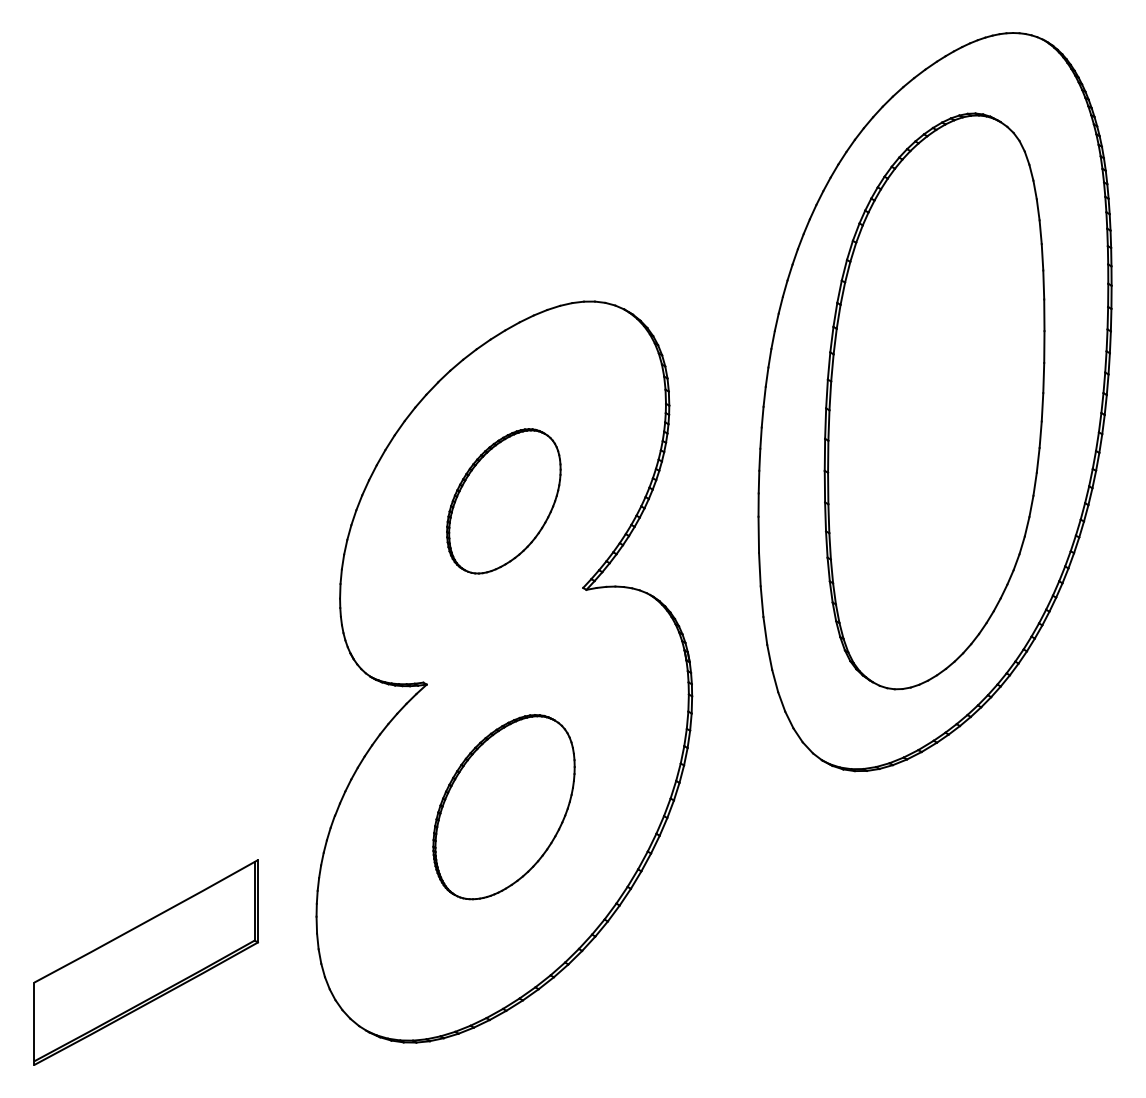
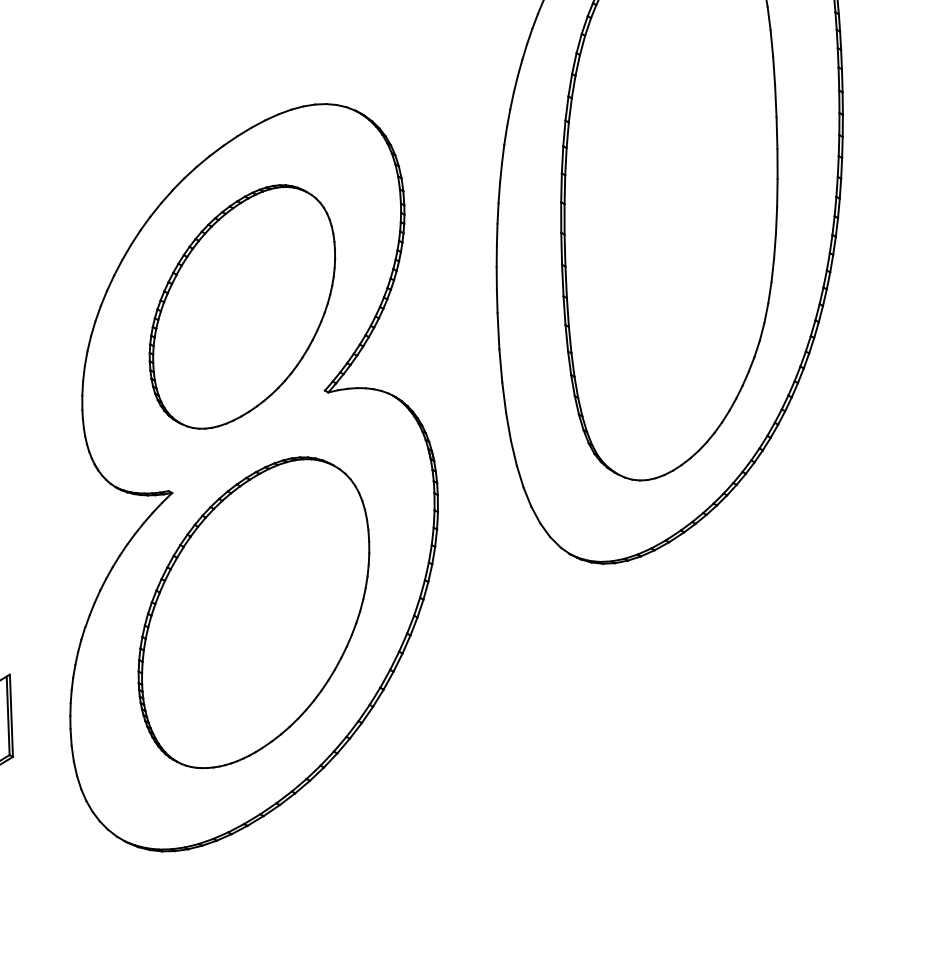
part: (503, 501) -> (242, 307), size x1.67
part: (503, 806) -> (253, 611), size x1.67

